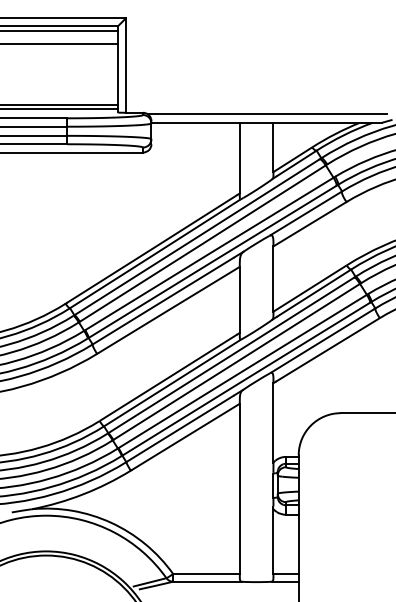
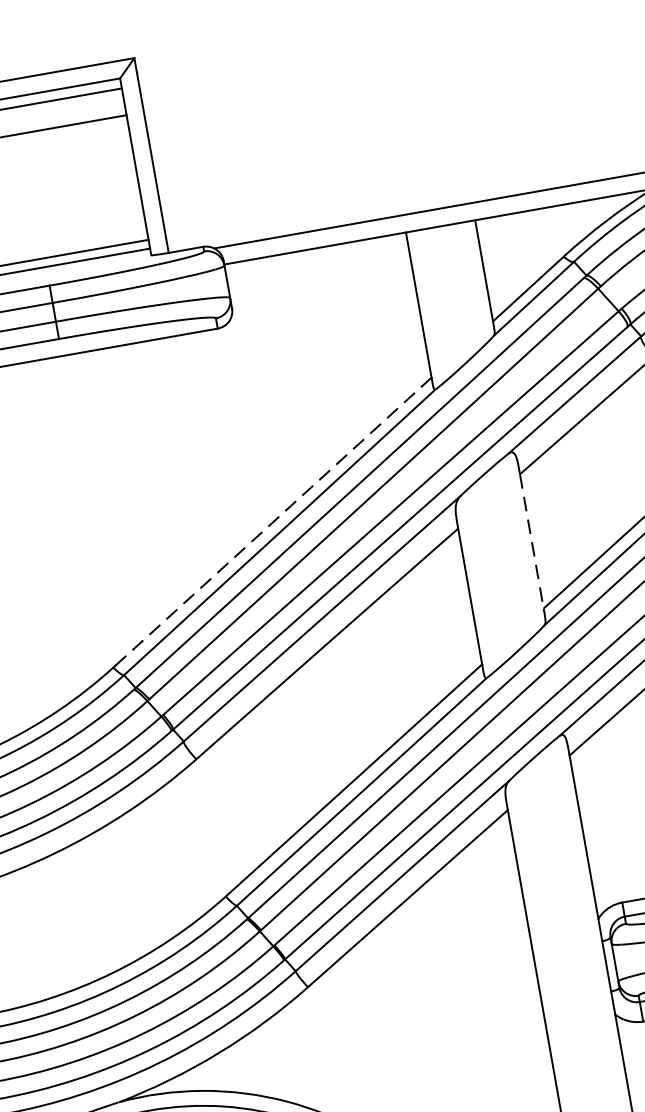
arc: (152, 248) -> (271, 522), solid -> dashed
line: (273, 279) -> (532, 542), solid -> dashed

